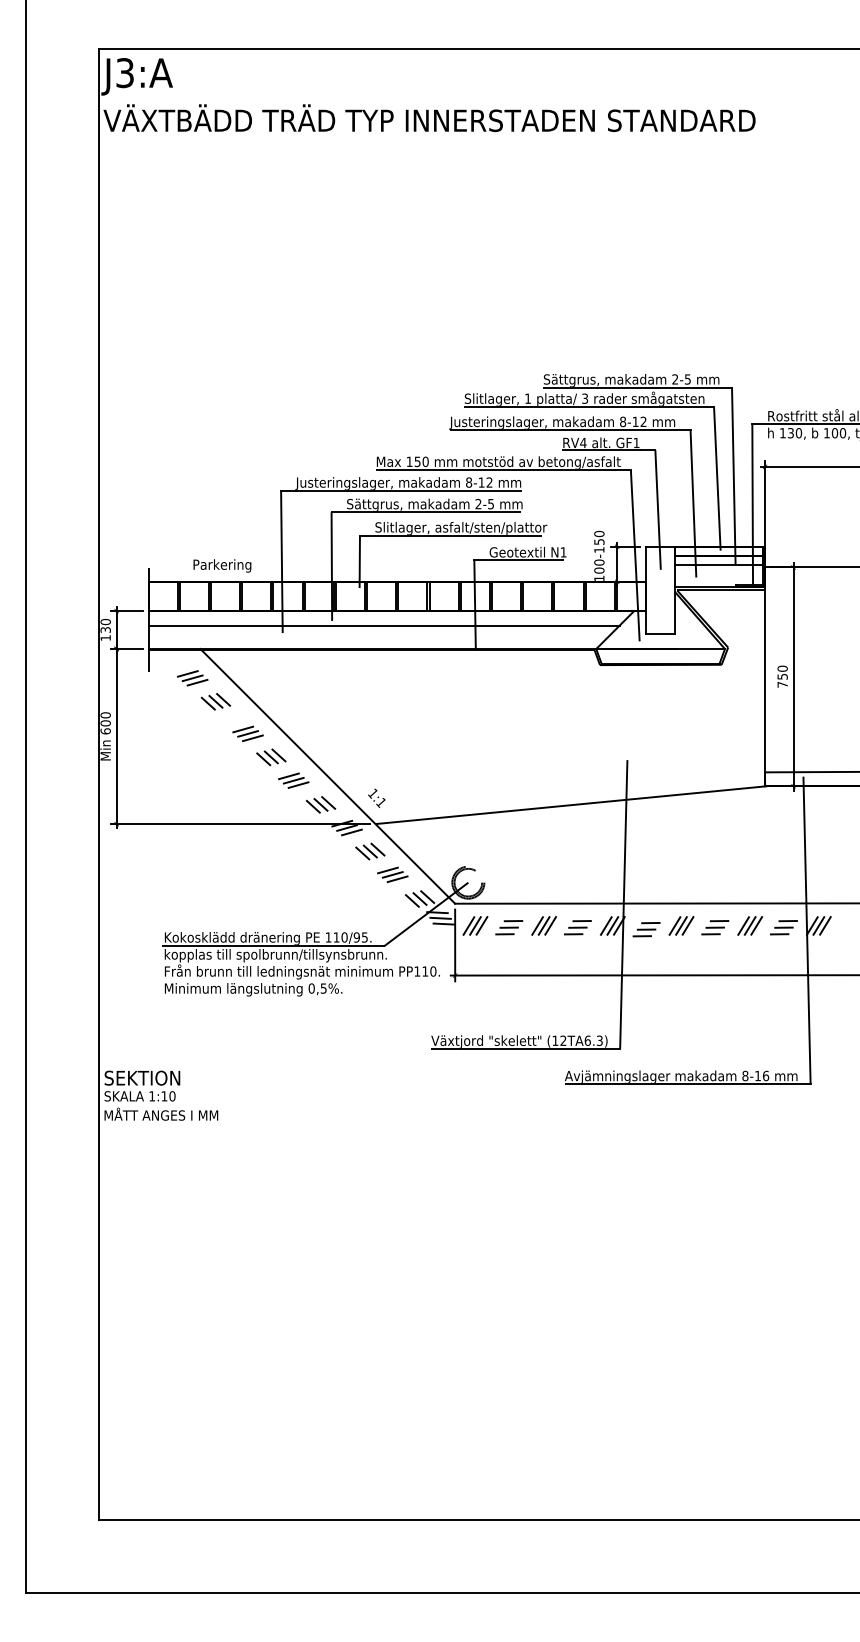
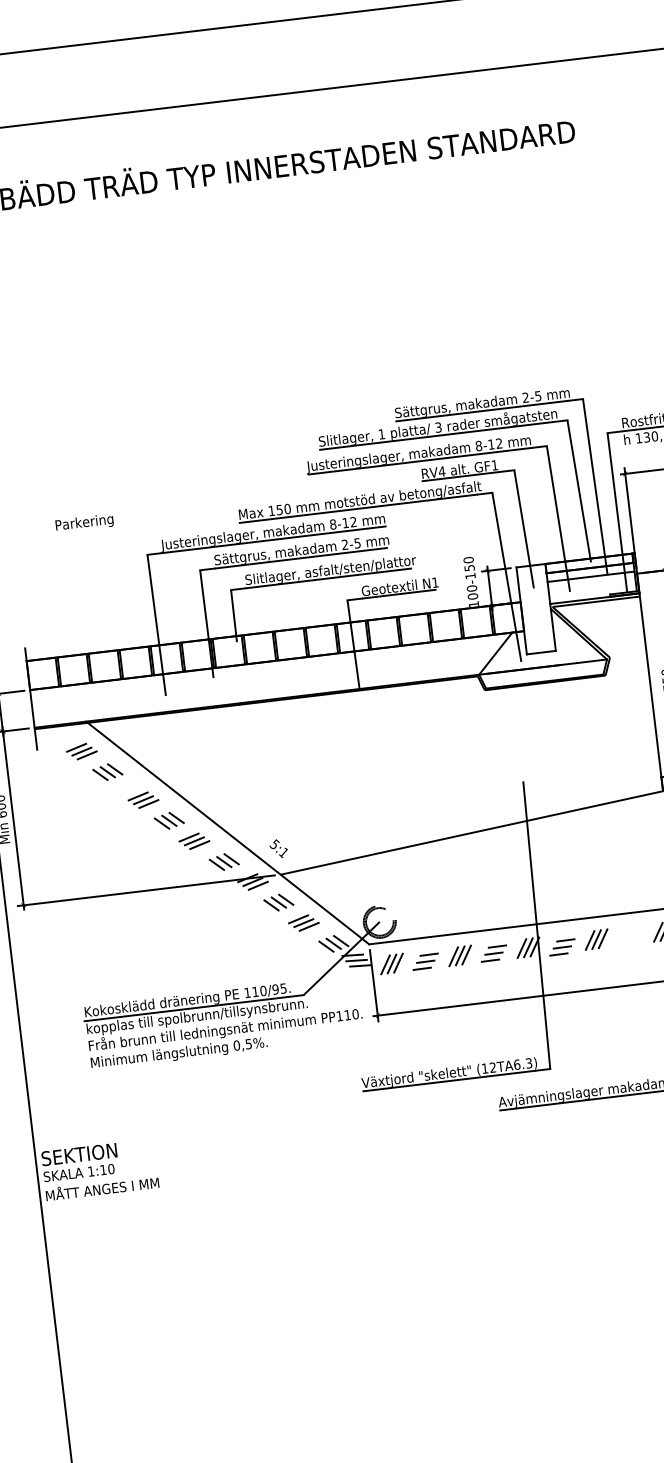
text: (222, 565) -> (84, 522), moved
line: (383, 625) -> (265, 676), removed
text: (372, 793) -> (274, 844), 1:1 -> 5:1
part: (715, 927) -> (630, 937), removed

